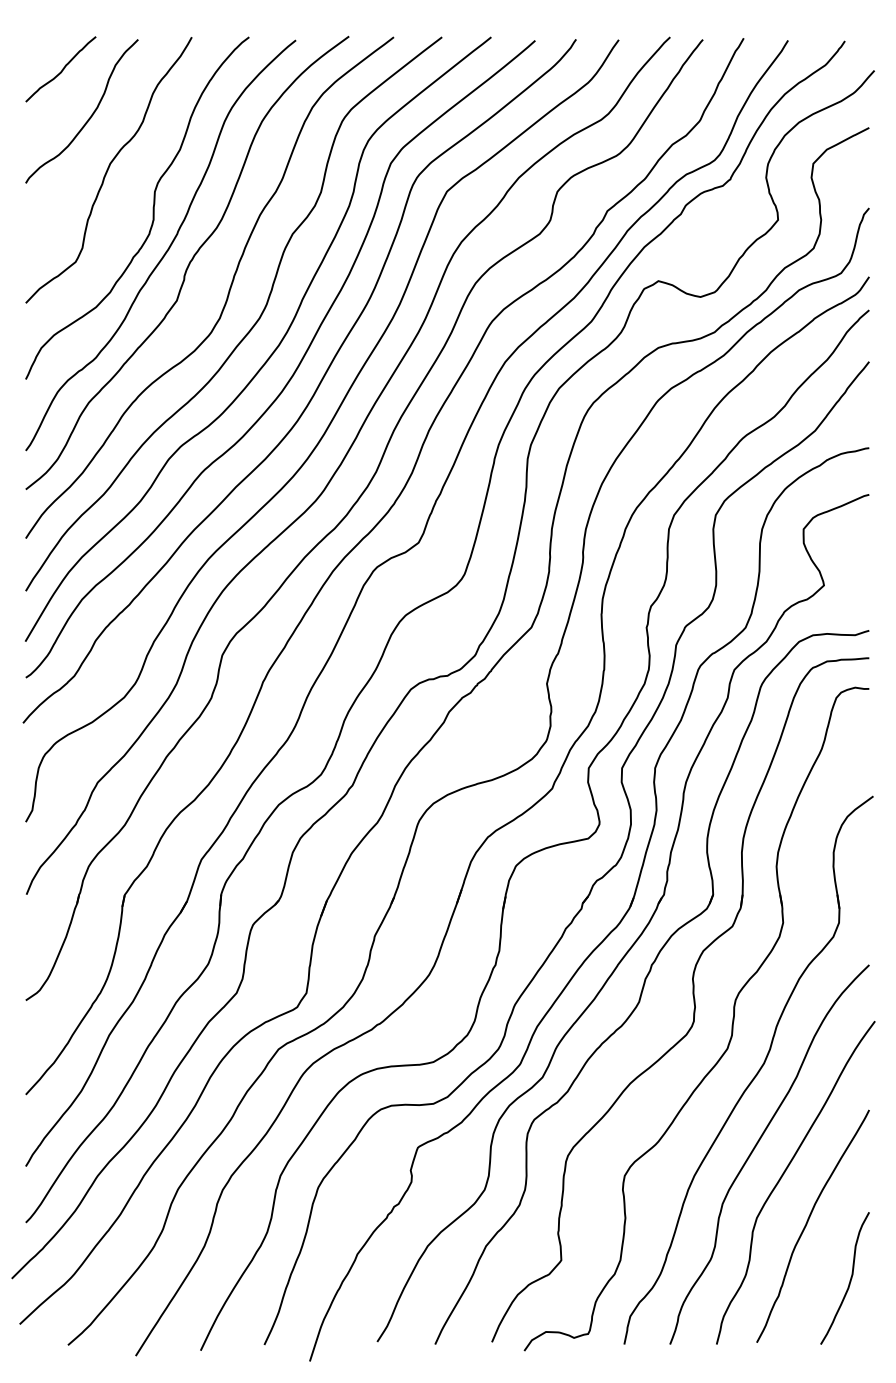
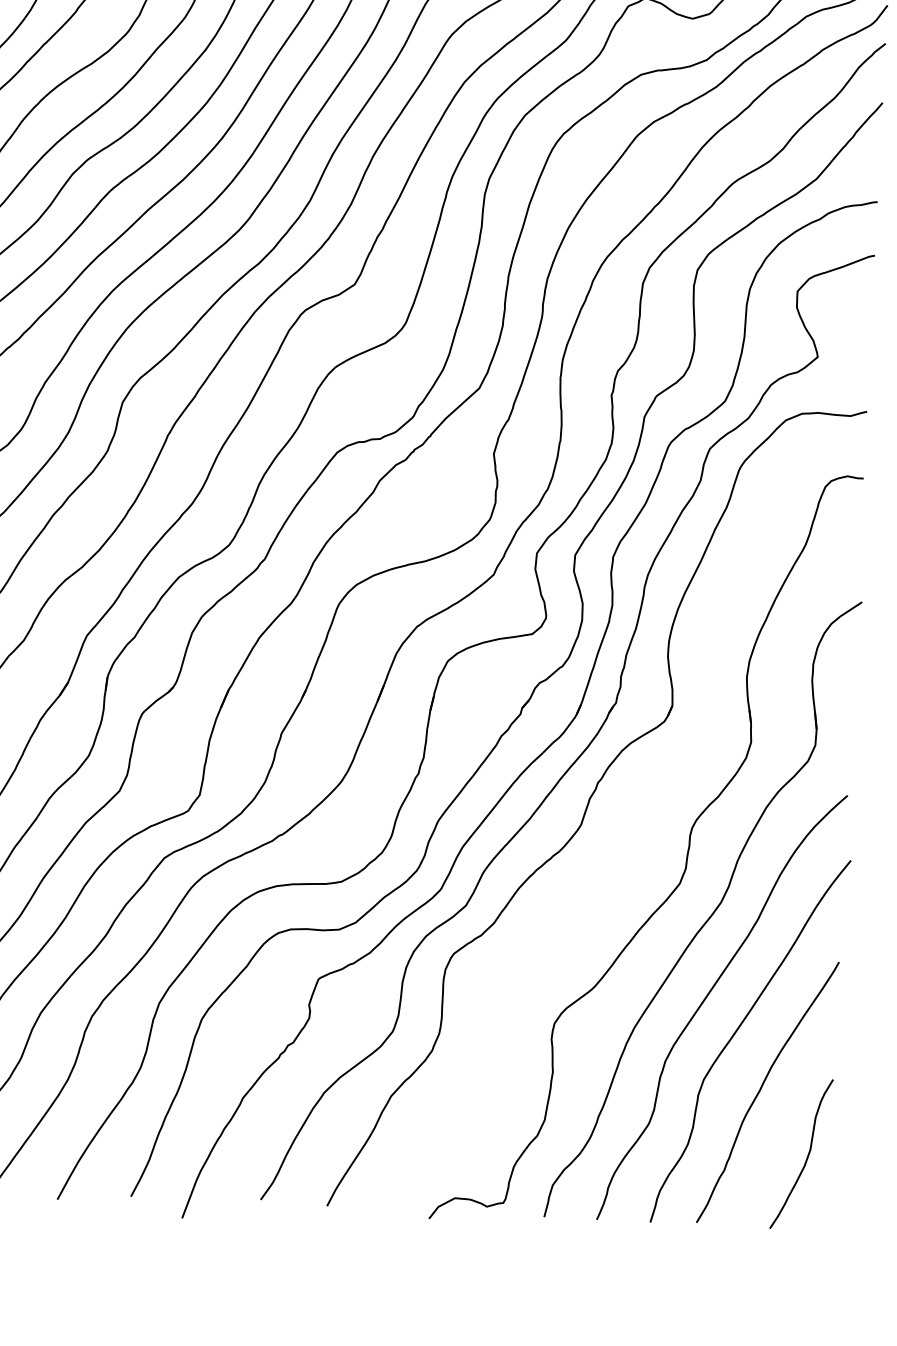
part: (692, 995) -> (642, 820), removed

